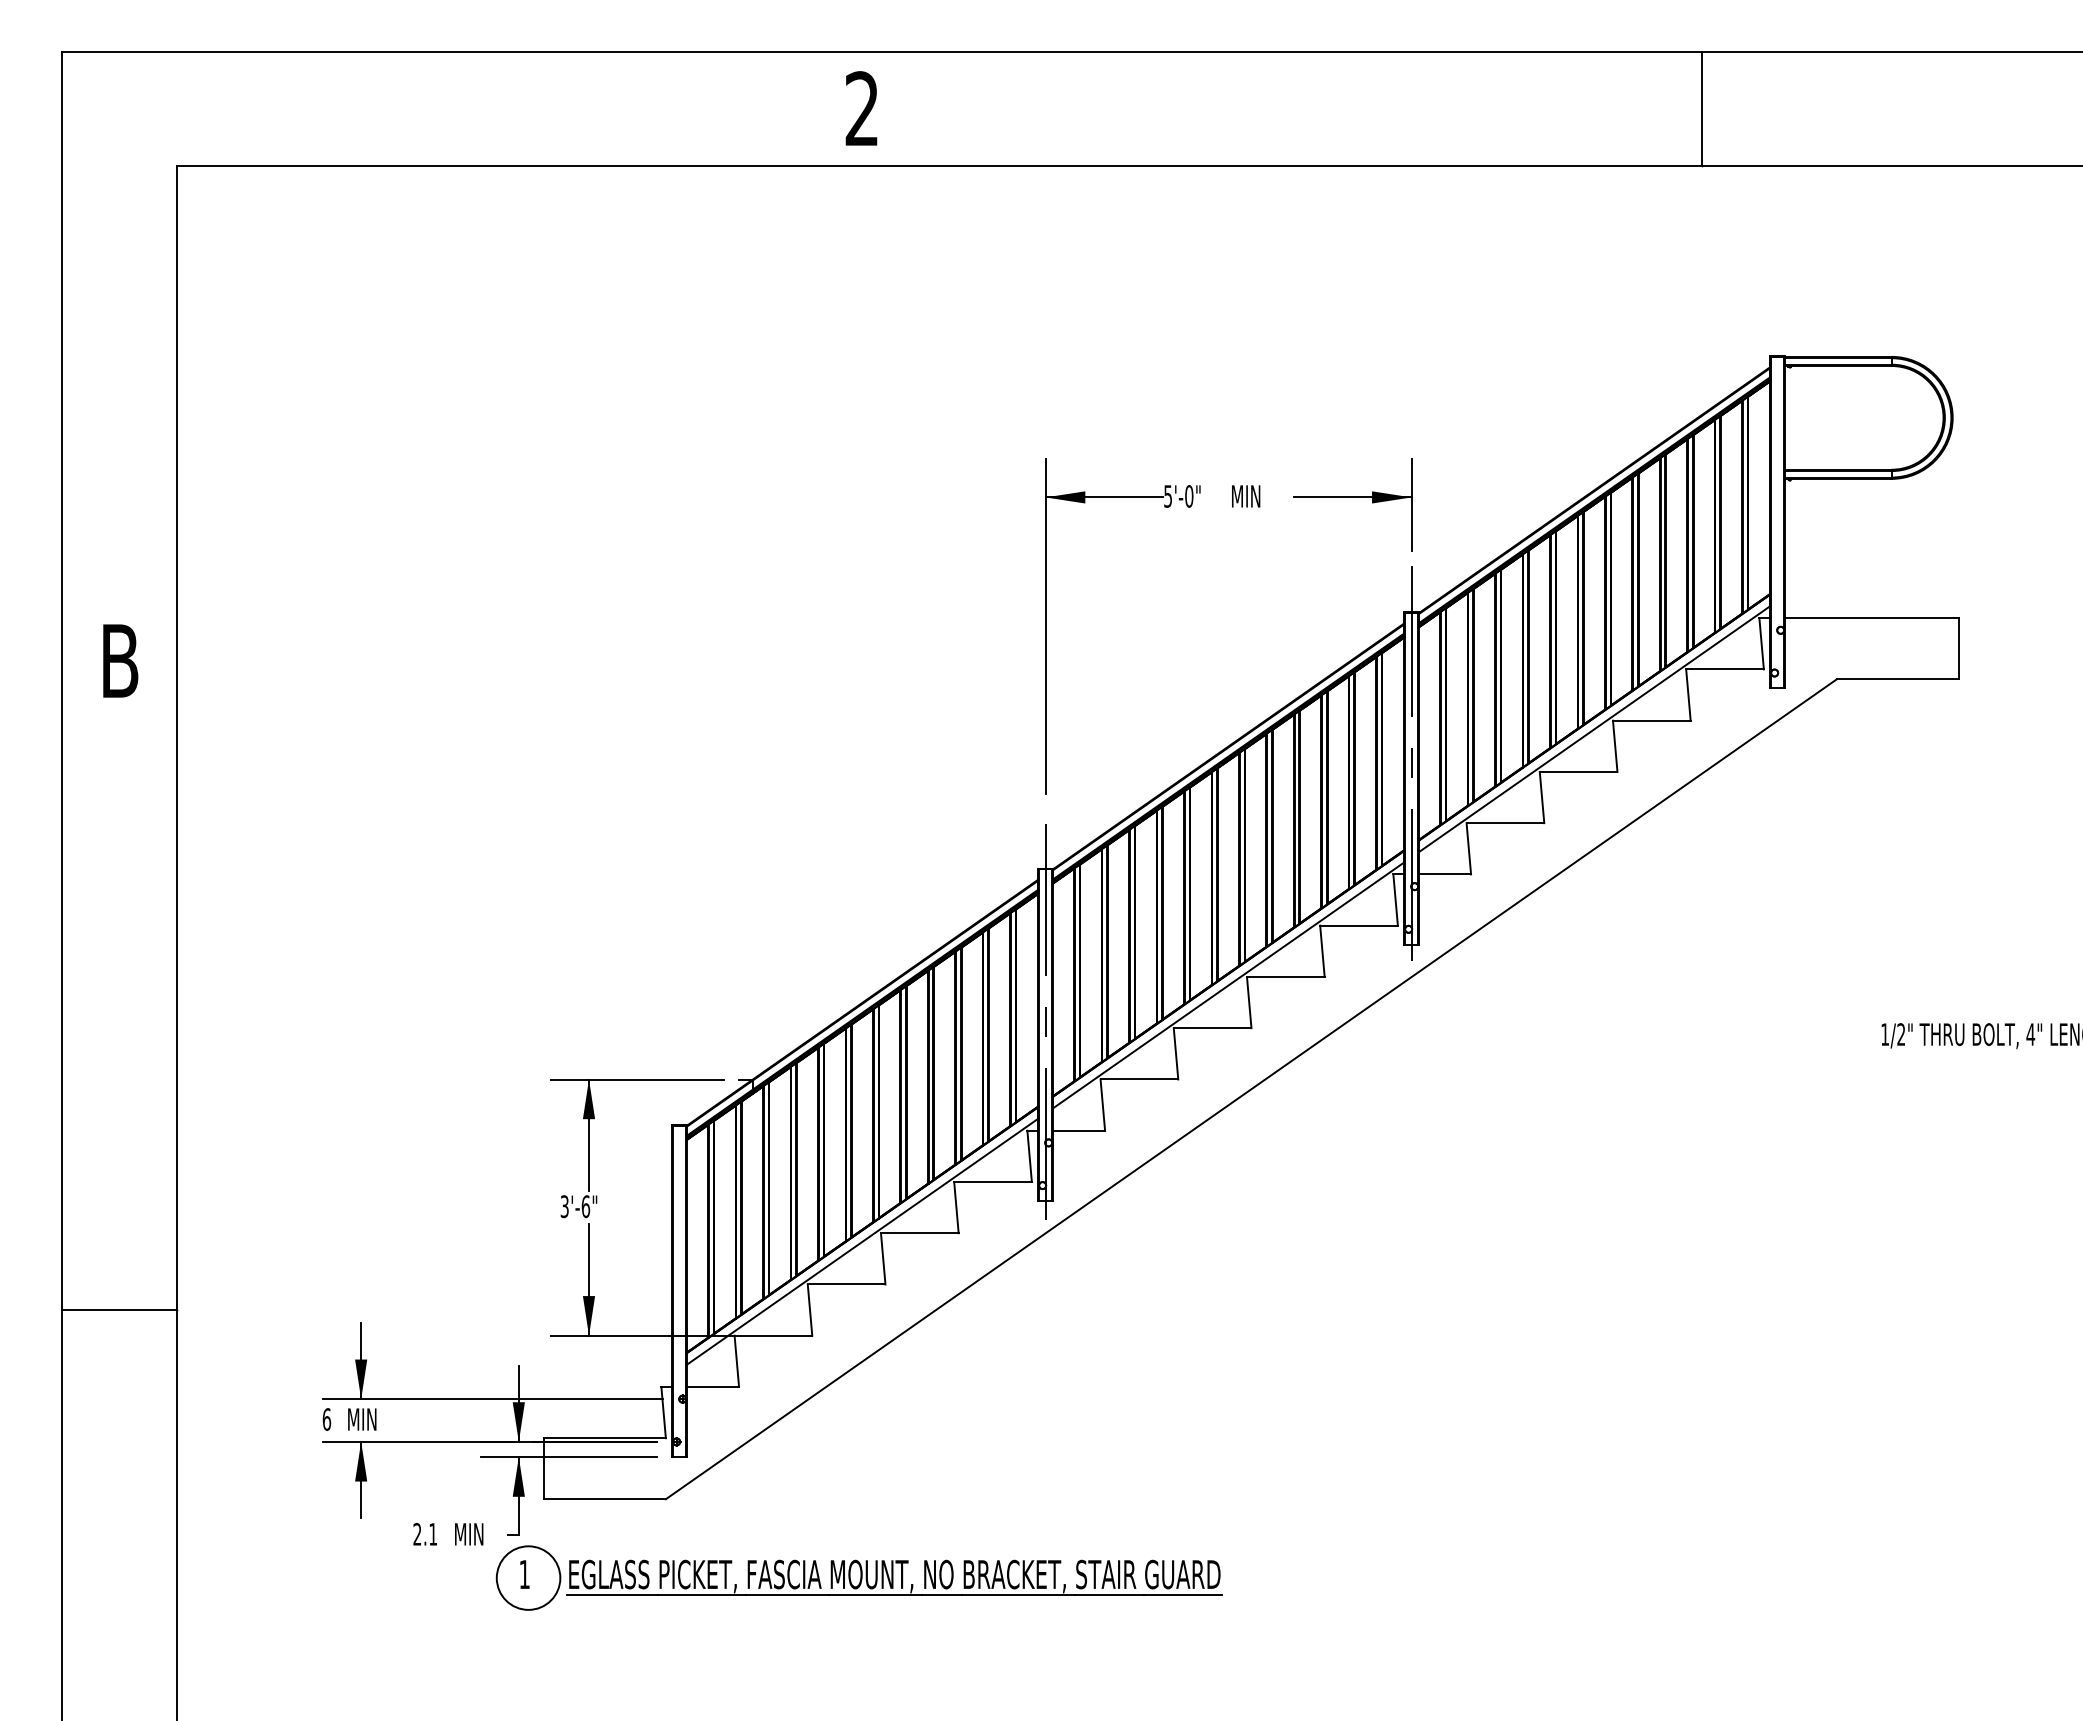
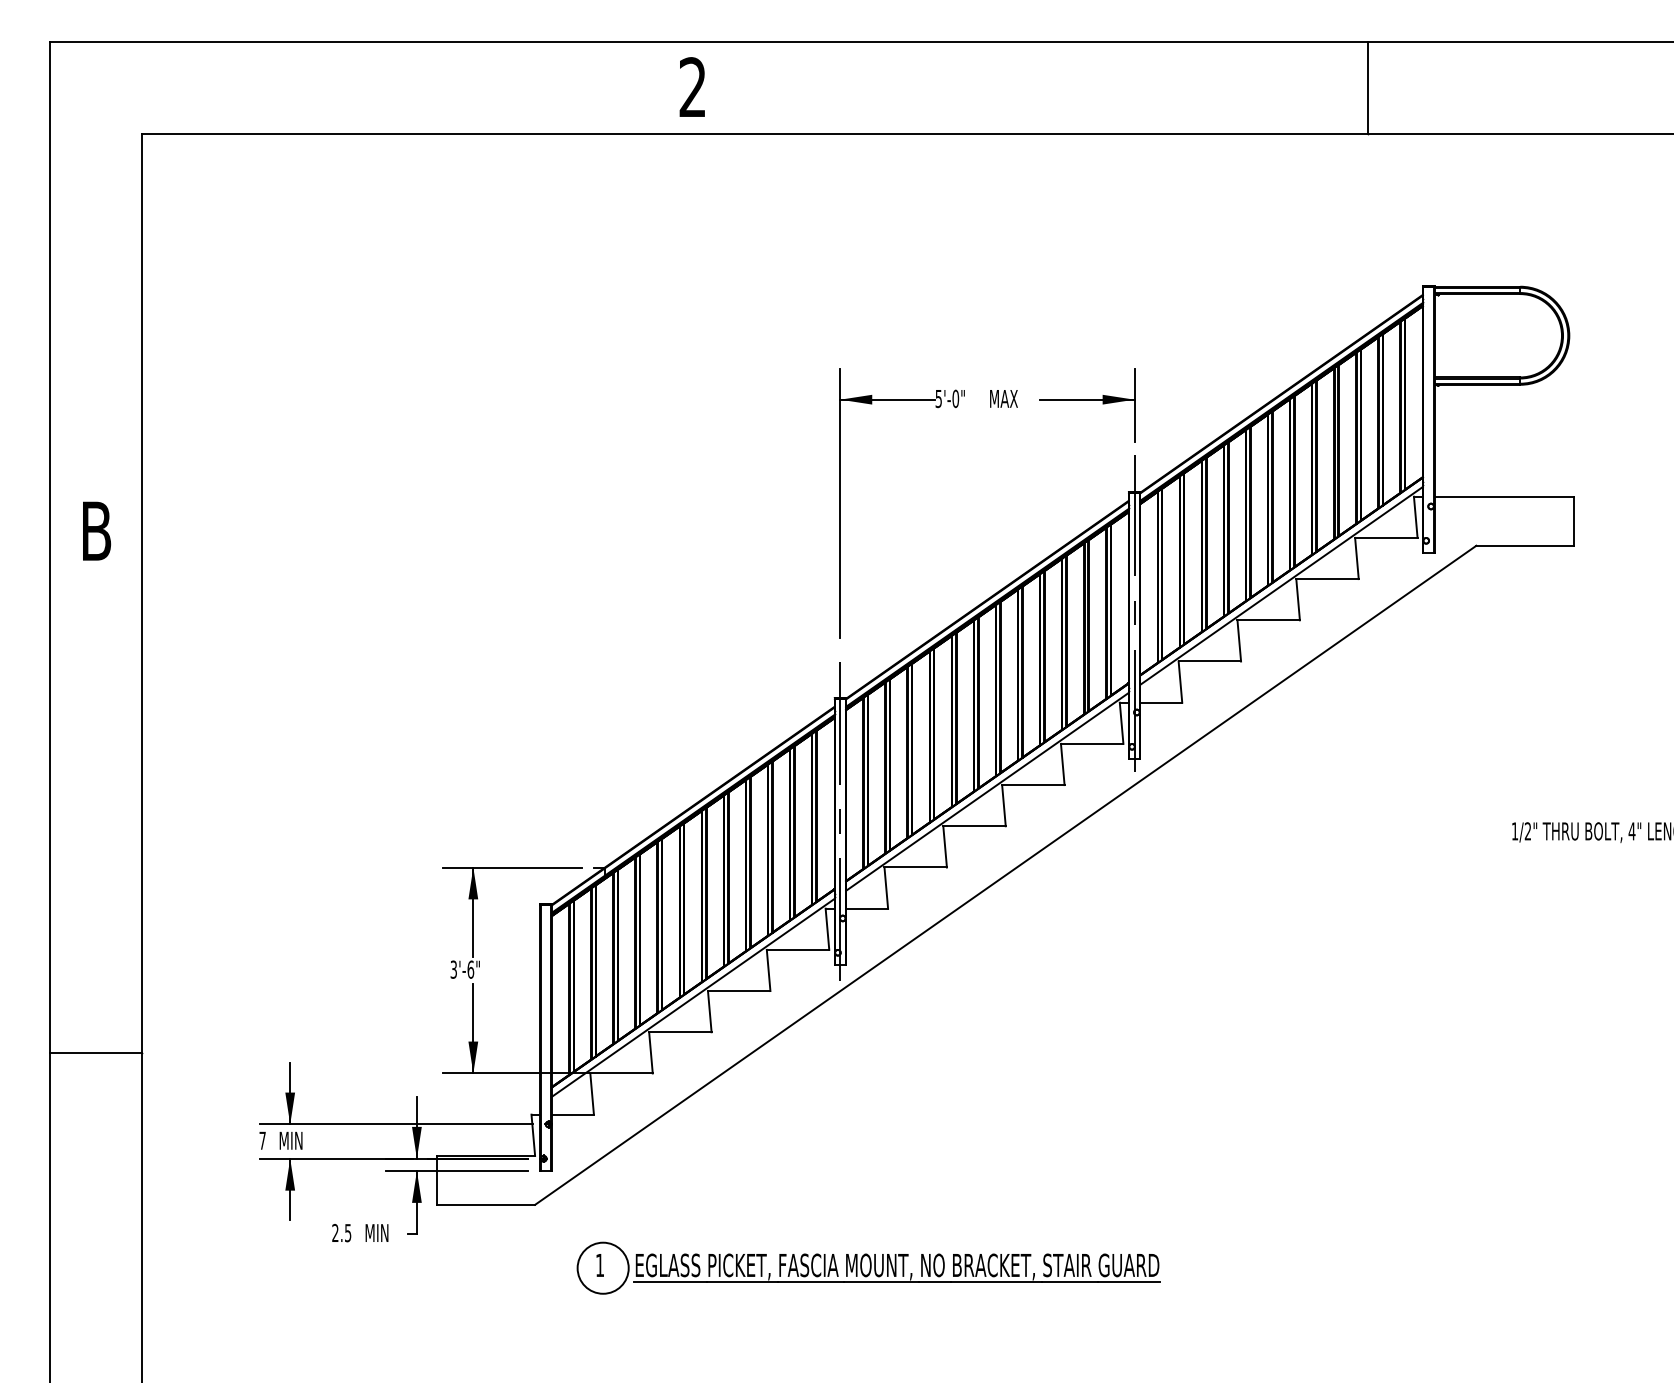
text: (1255, 496) -> (1008, 398), MIN -> MAX
text: (326, 1419) -> (262, 1140), 6 -> 7
text: (433, 1534) -> (348, 1233), 2.1 -> 2.5
part: (858, 1577) -> (868, 1267), moved

